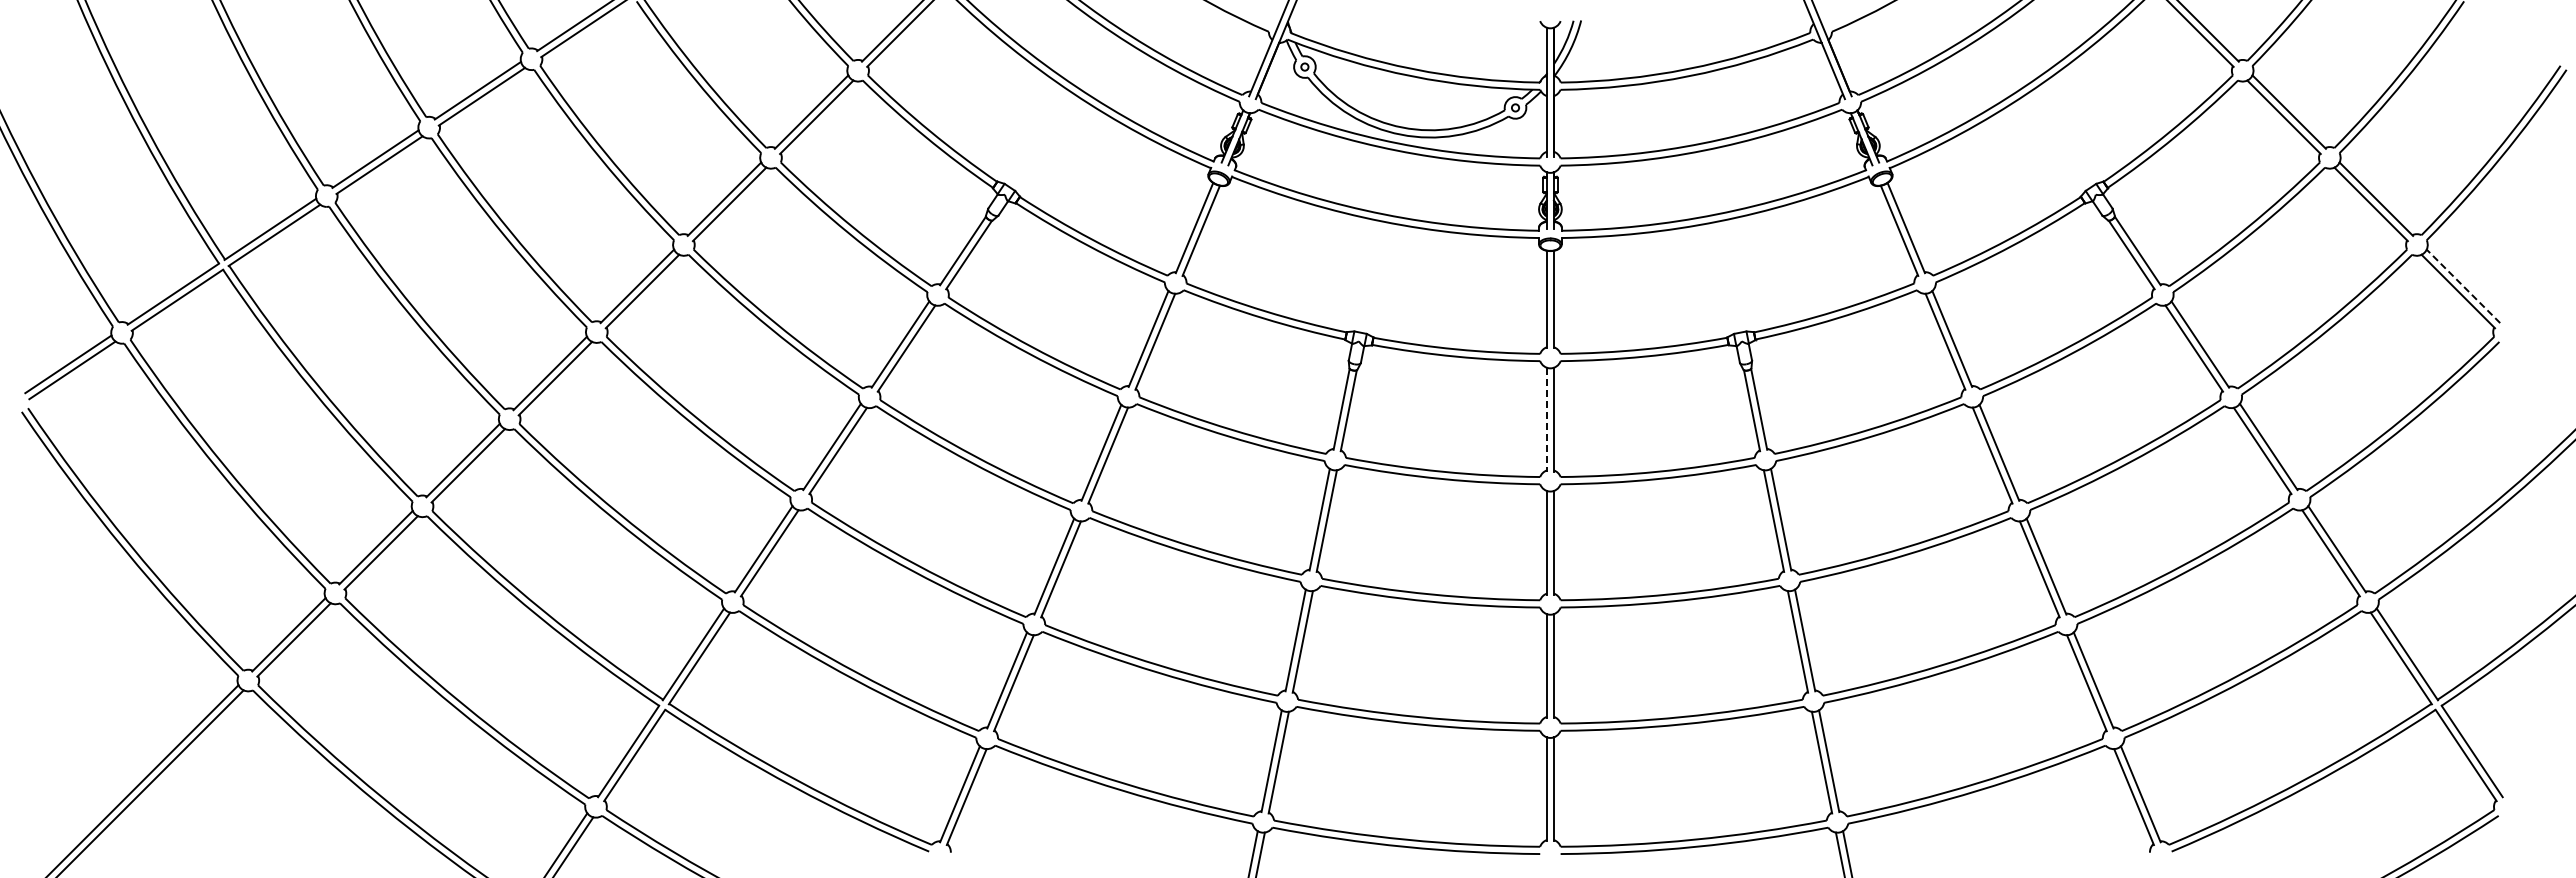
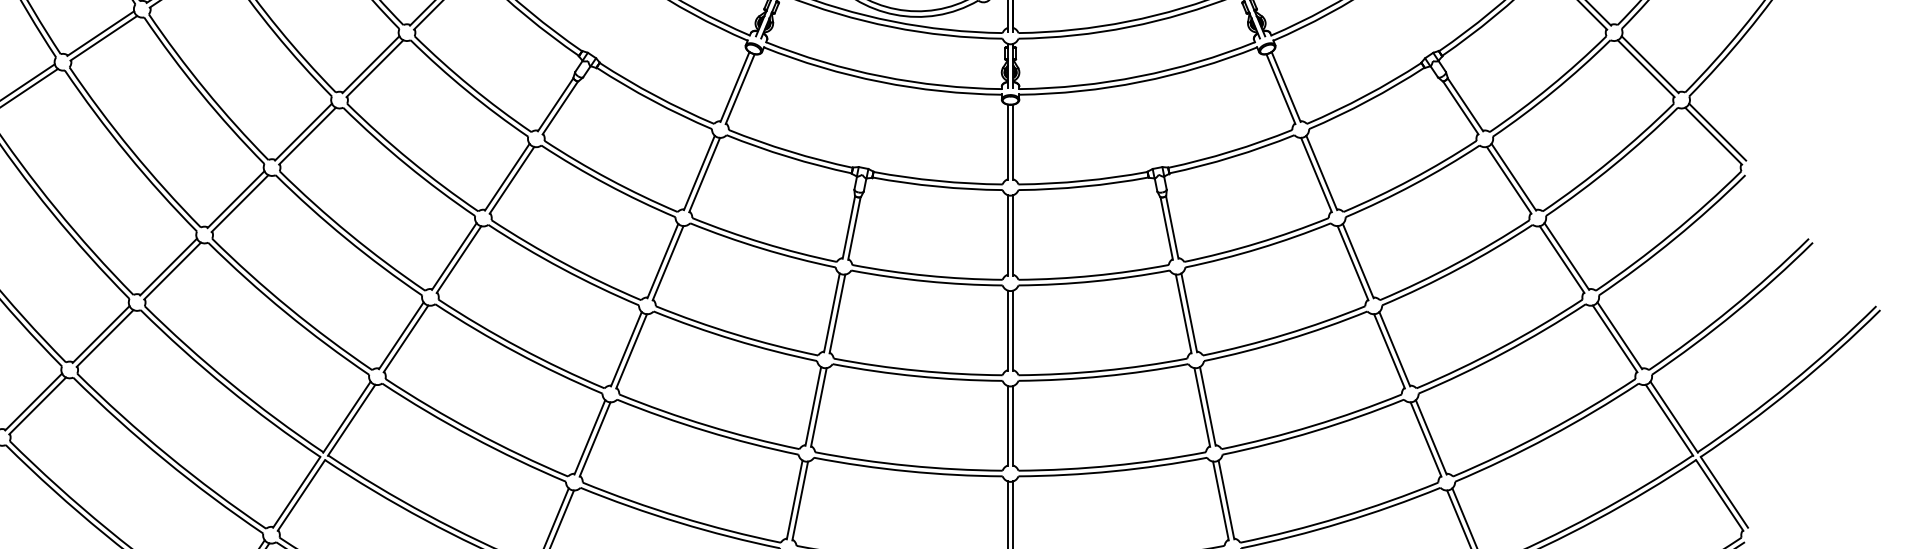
line: (2463, 286) -> (1717, 132), dashed -> solid
line: (1546, 419) -> (1007, 235), dashed -> solid

